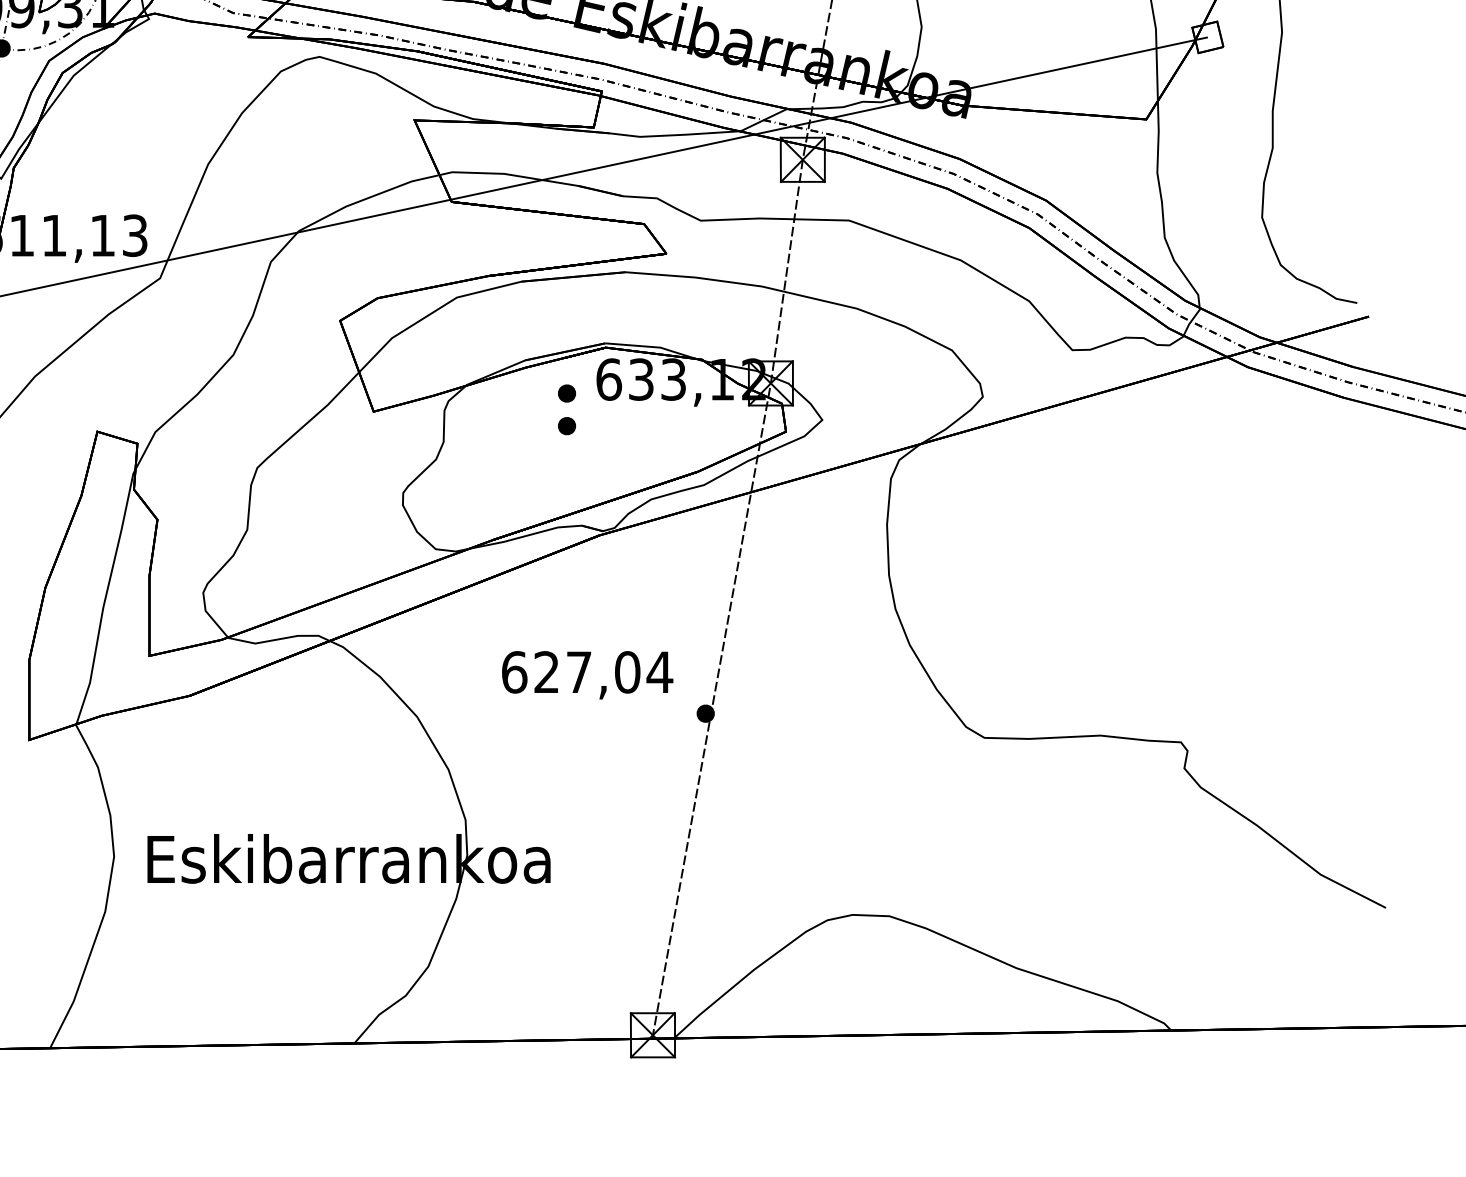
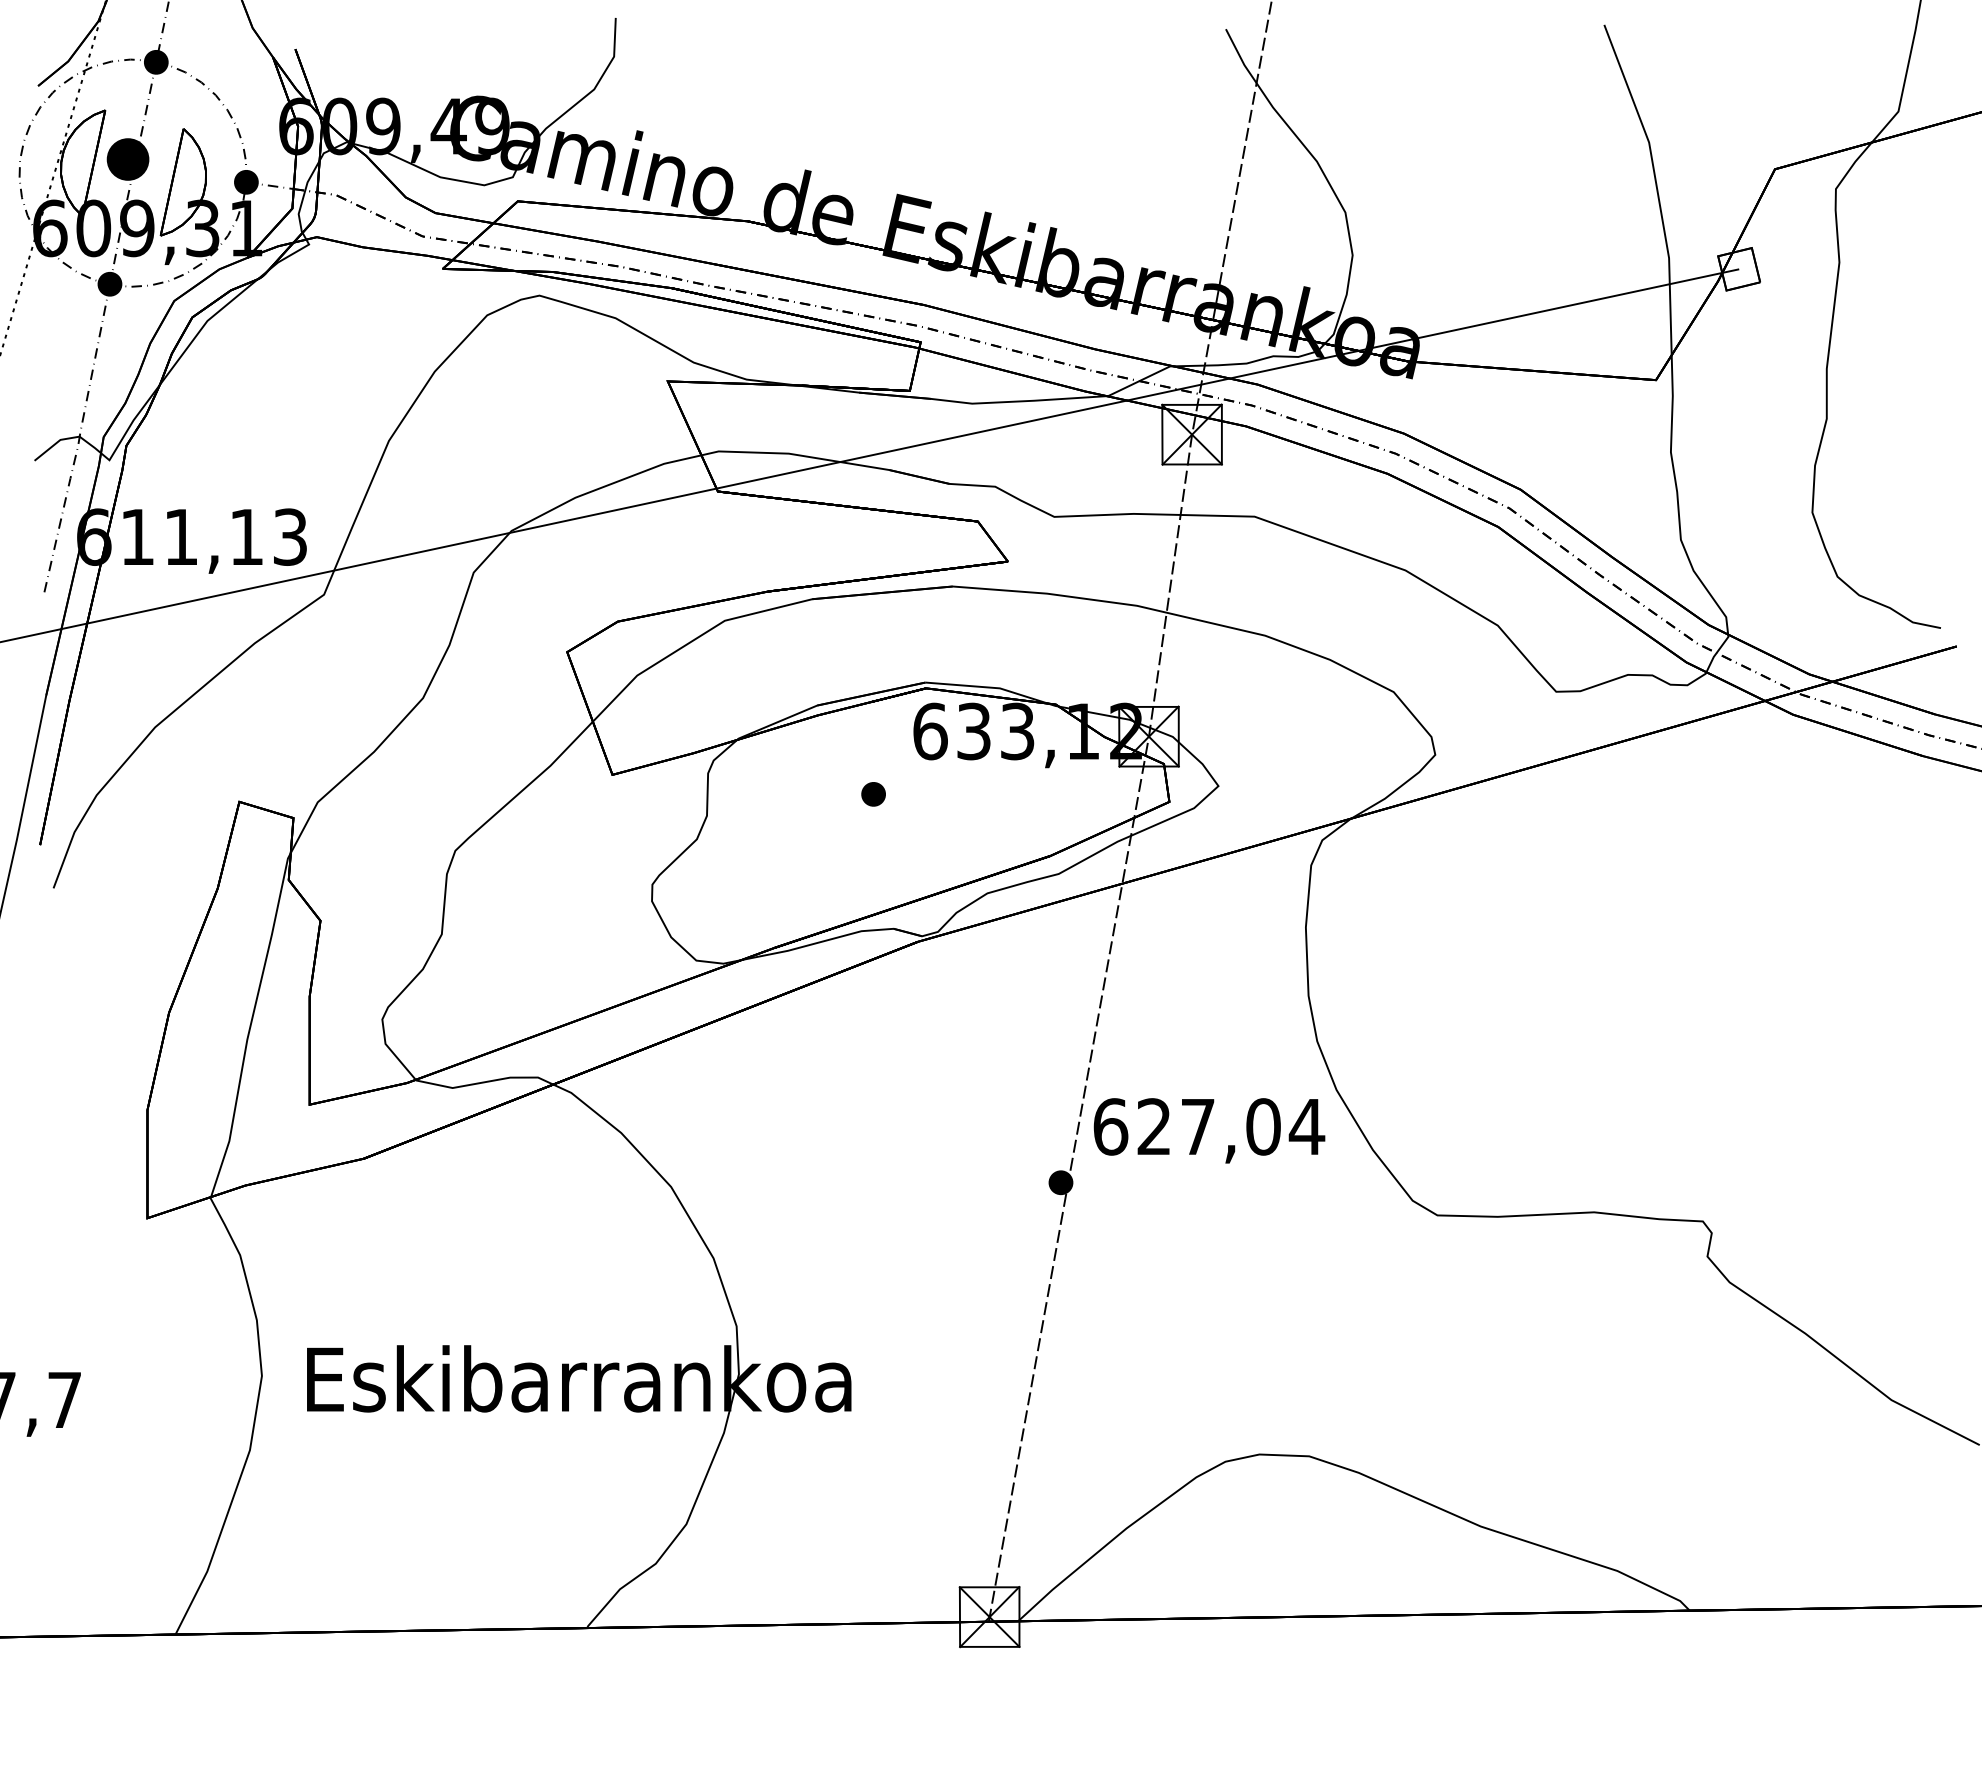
part: (566, 393) -> (873, 750), removed
text: (587, 675) -> (1209, 1130), moved

